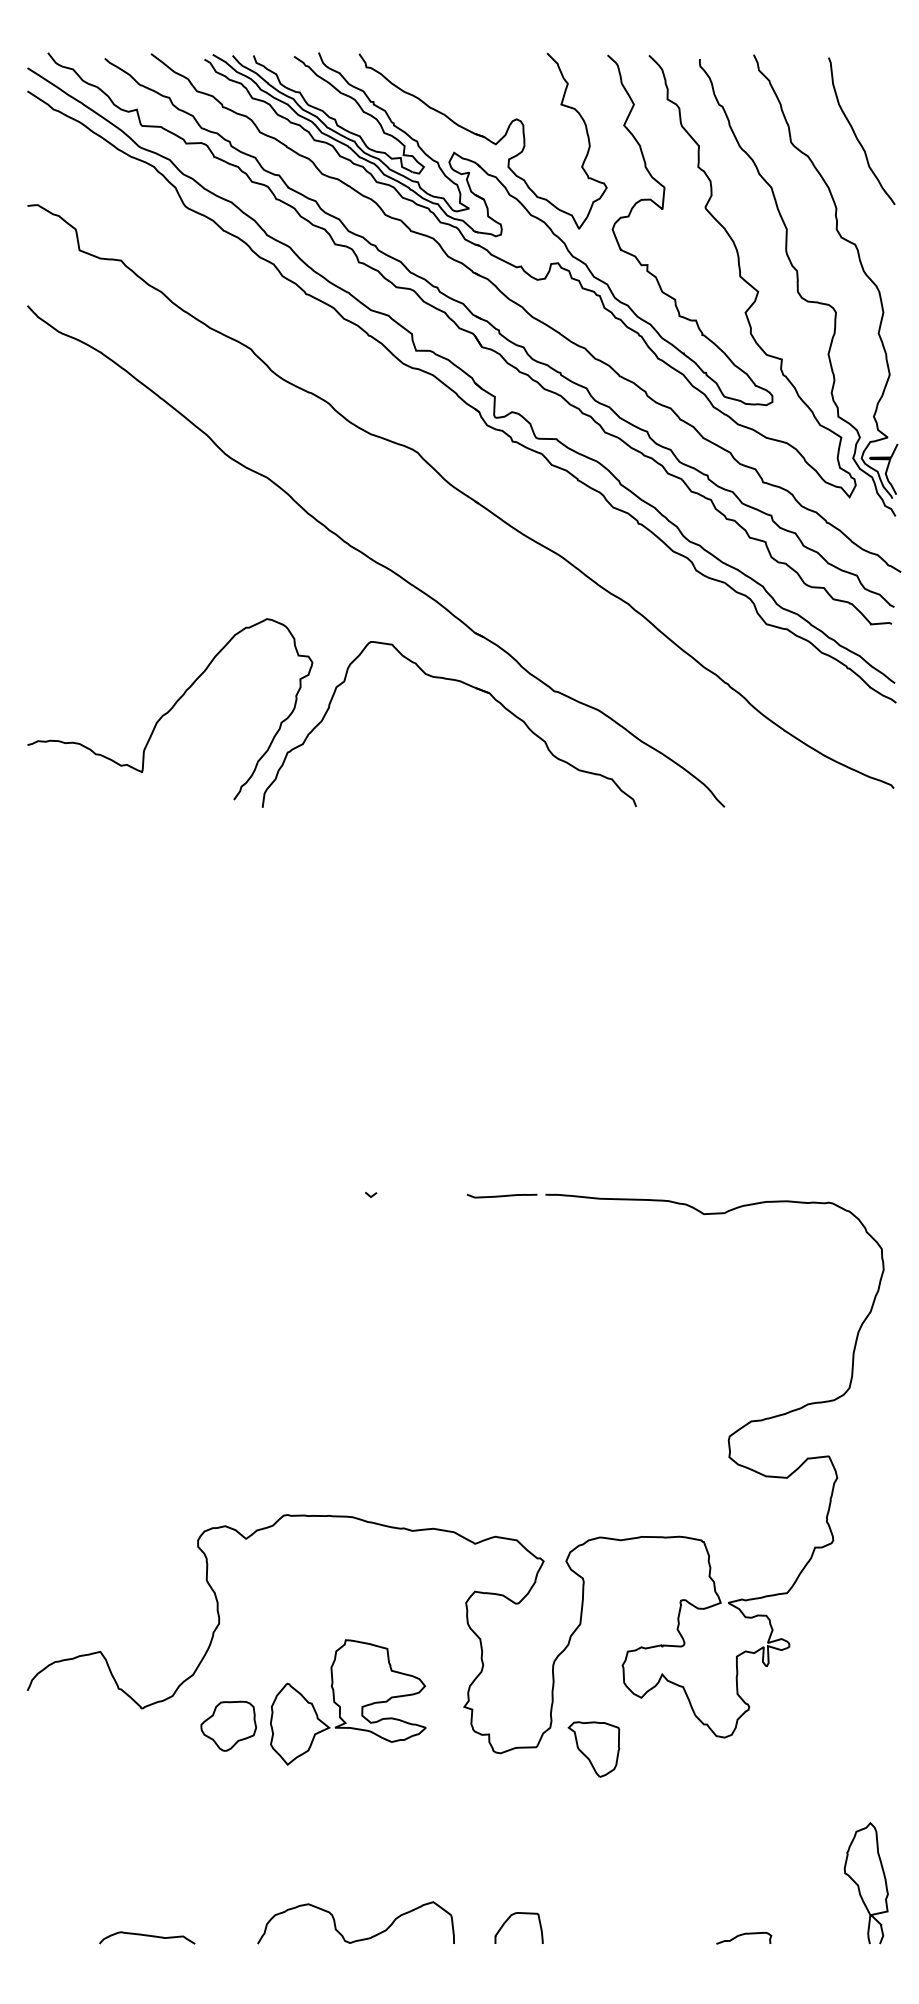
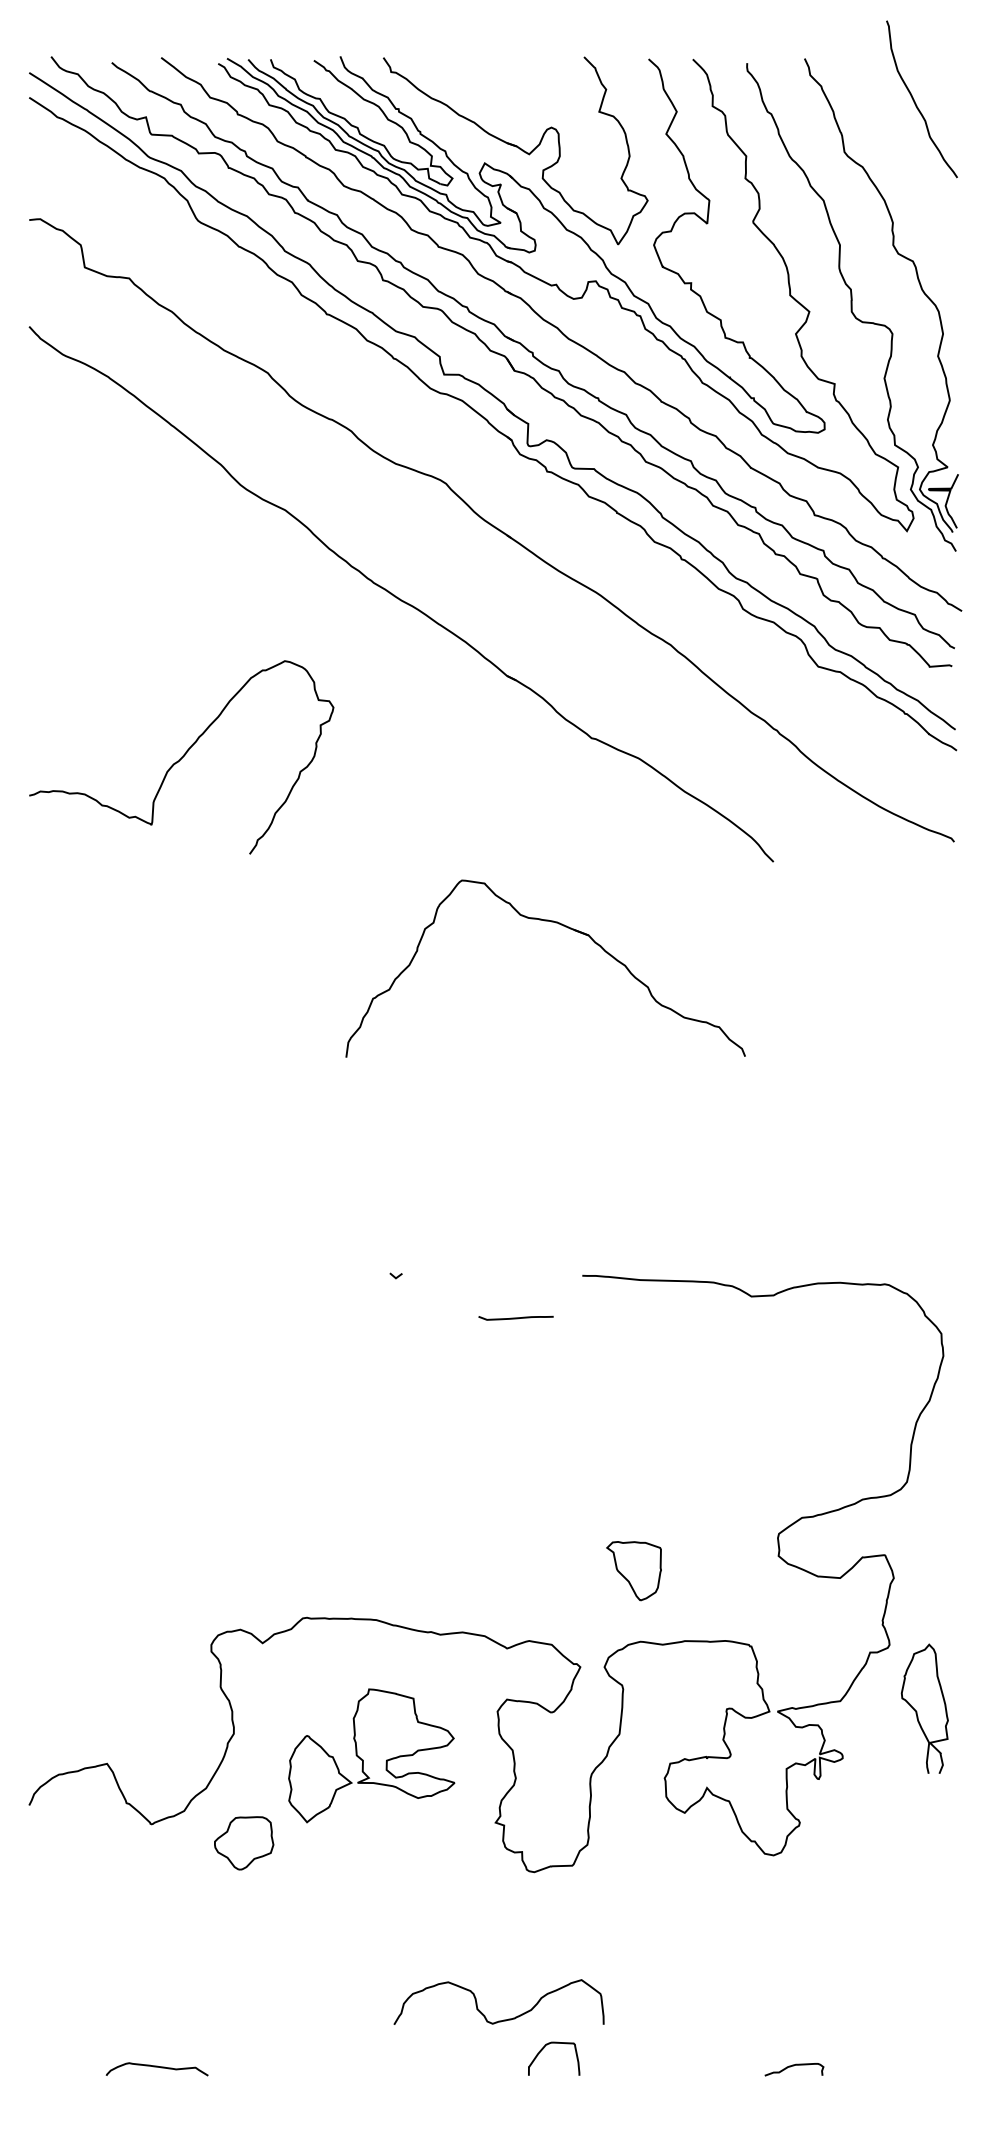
curve: (855, 133) -> (915, 101), moved
part: (467, 685) -> (565, 927), moved
curve: (501, 1195) -> (515, 1317), moved
part: (348, 1702) -> (371, 1755), moved
part: (593, 1749) -> (633, 1571), moved
curve: (859, 1885) -> (917, 1711), moved
curve: (360, 1939) -> (503, 2019), moved

